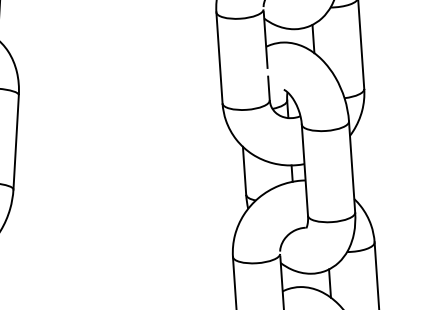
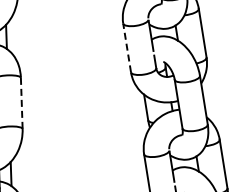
line: (220, 57) -> (127, 47), solid -> dashed
line: (15, 142) -> (21, 103), solid -> dashed

